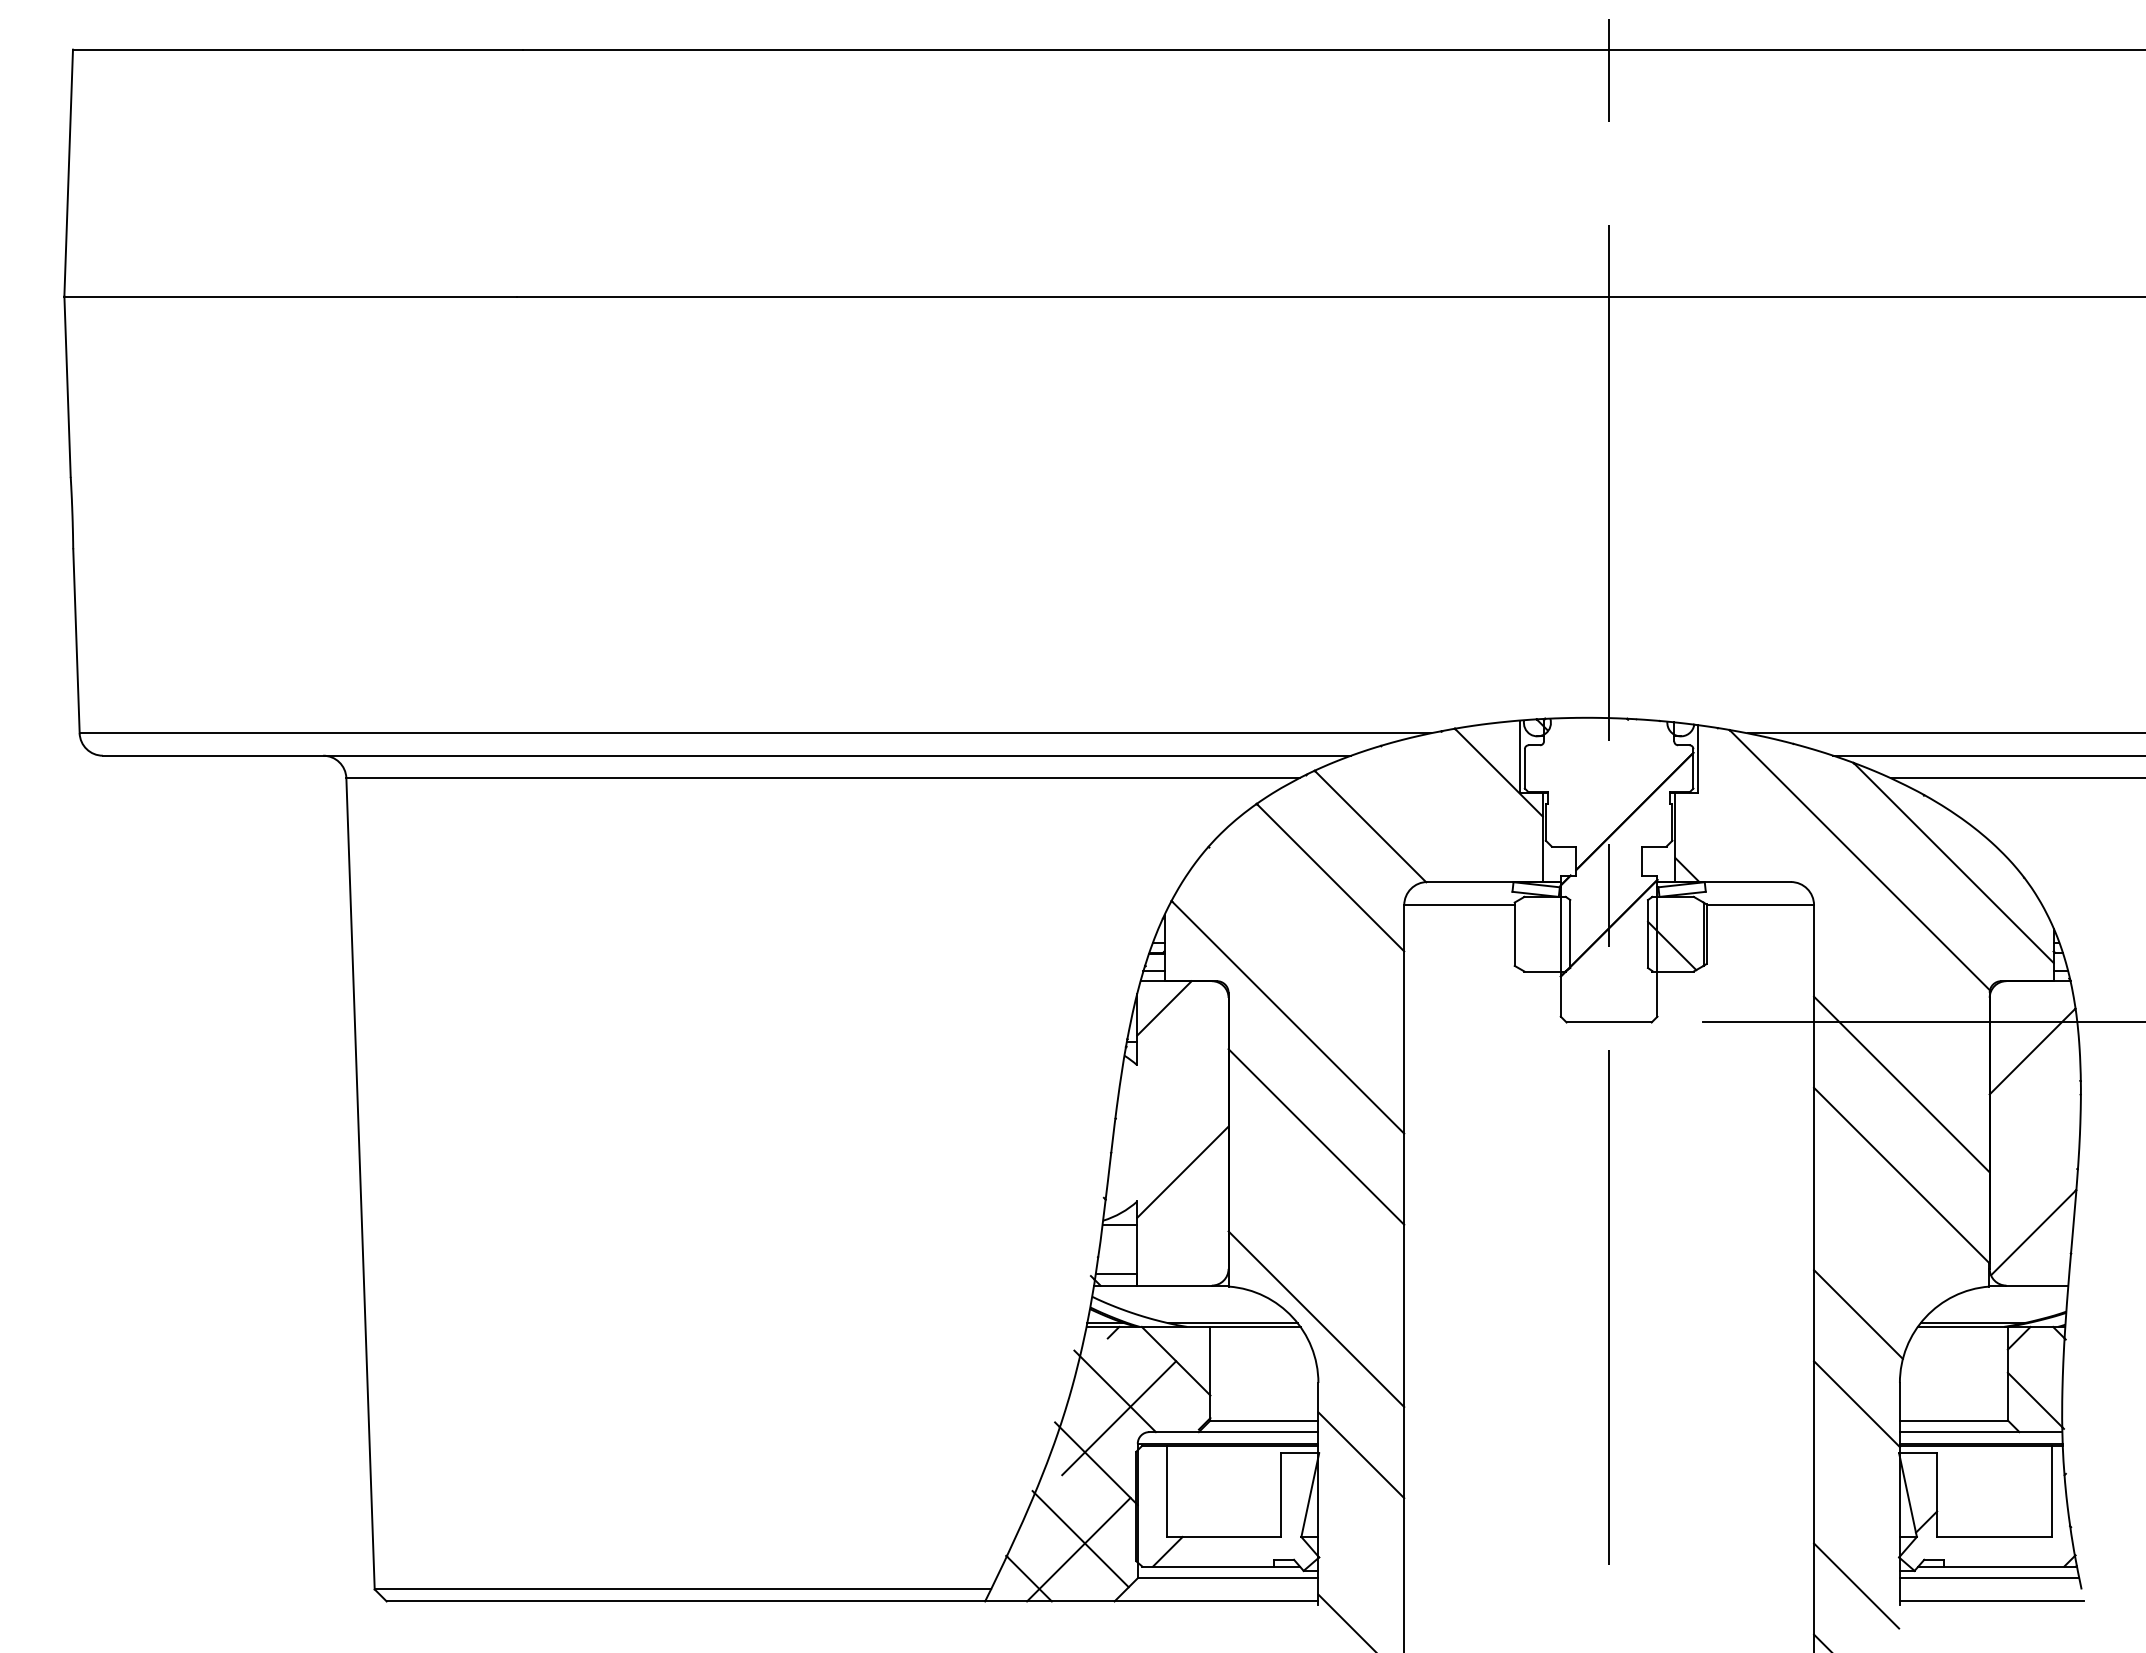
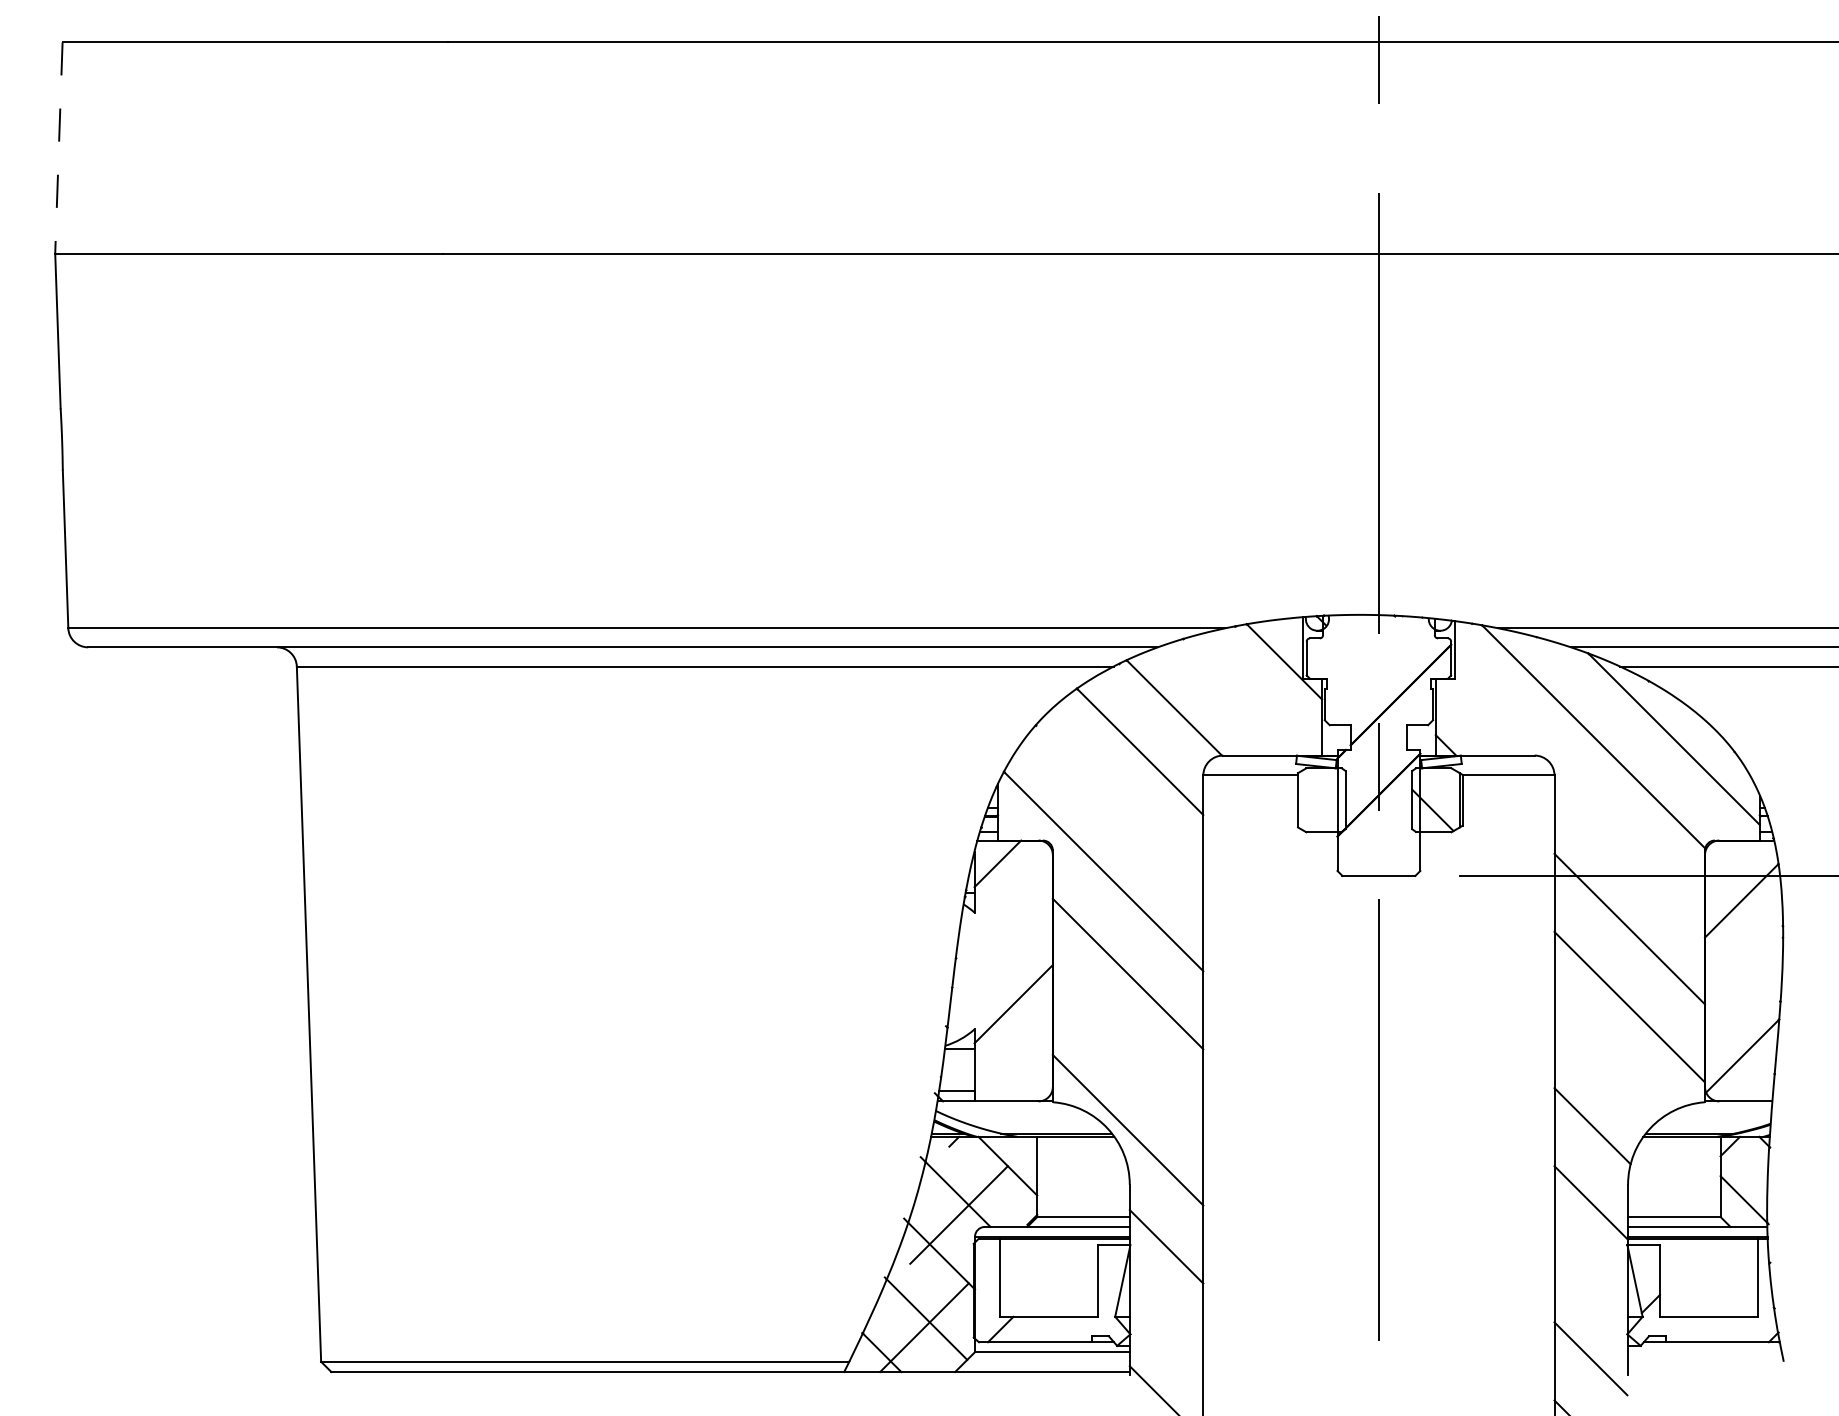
line: (68, 173) -> (58, 148), solid -> dashed
line: (1989, 1578) -> (1704, 1352), removed
line: (1991, 1601) -> (1706, 1372), removed

